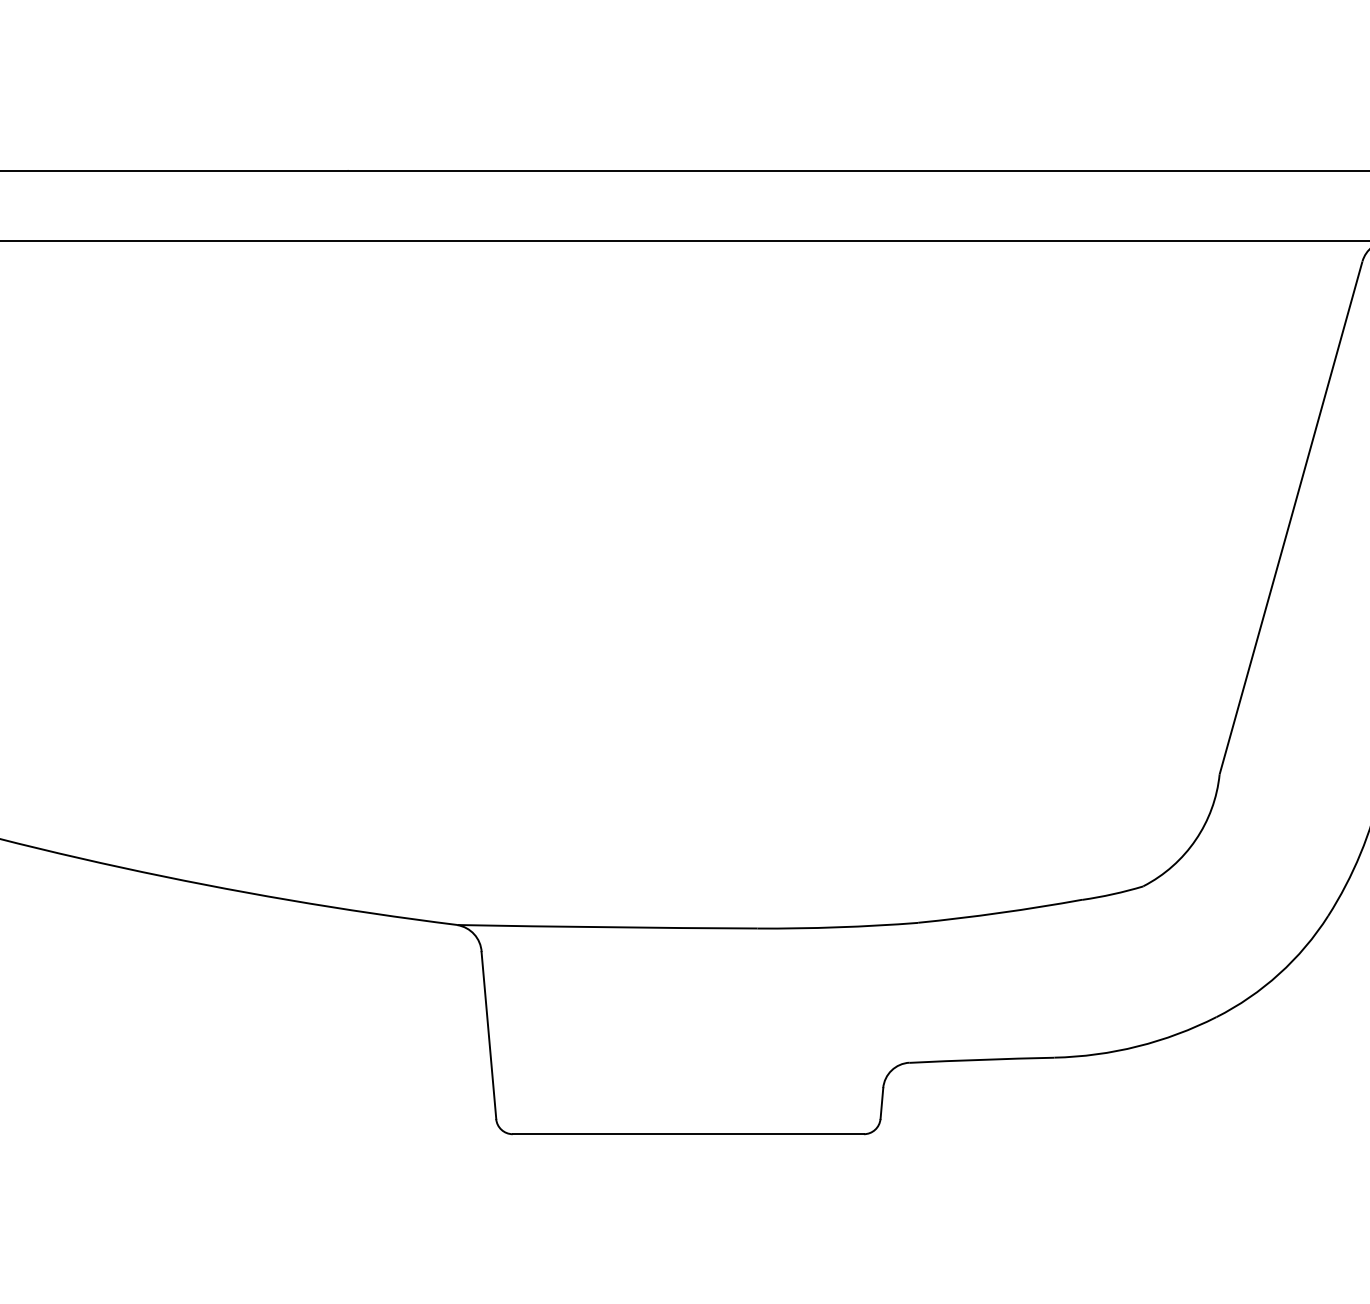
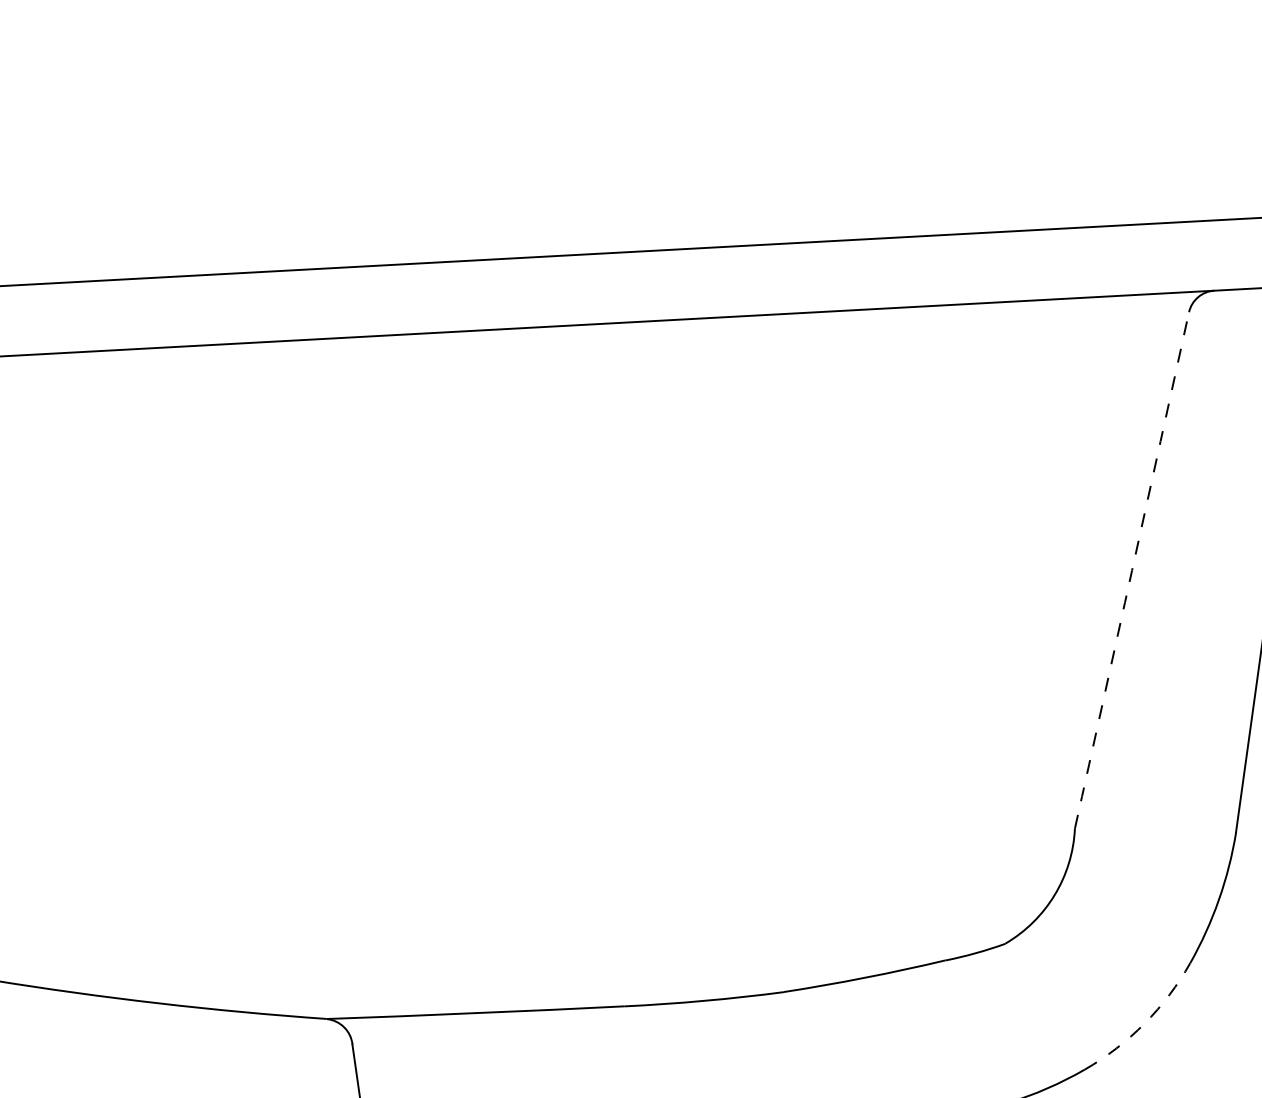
arc: (1291, 517) -> (1132, 570), solid -> dashed
arc: (1279, 974) -> (1145, 1023), solid -> dashed

